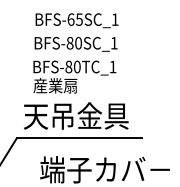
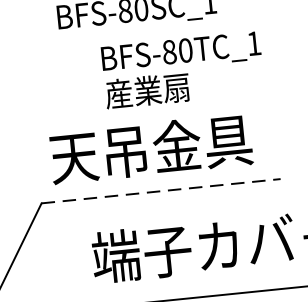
text: (74, 76) -> (182, 69), moved
line: (79, 138) -> (161, 191), solid -> dashed

